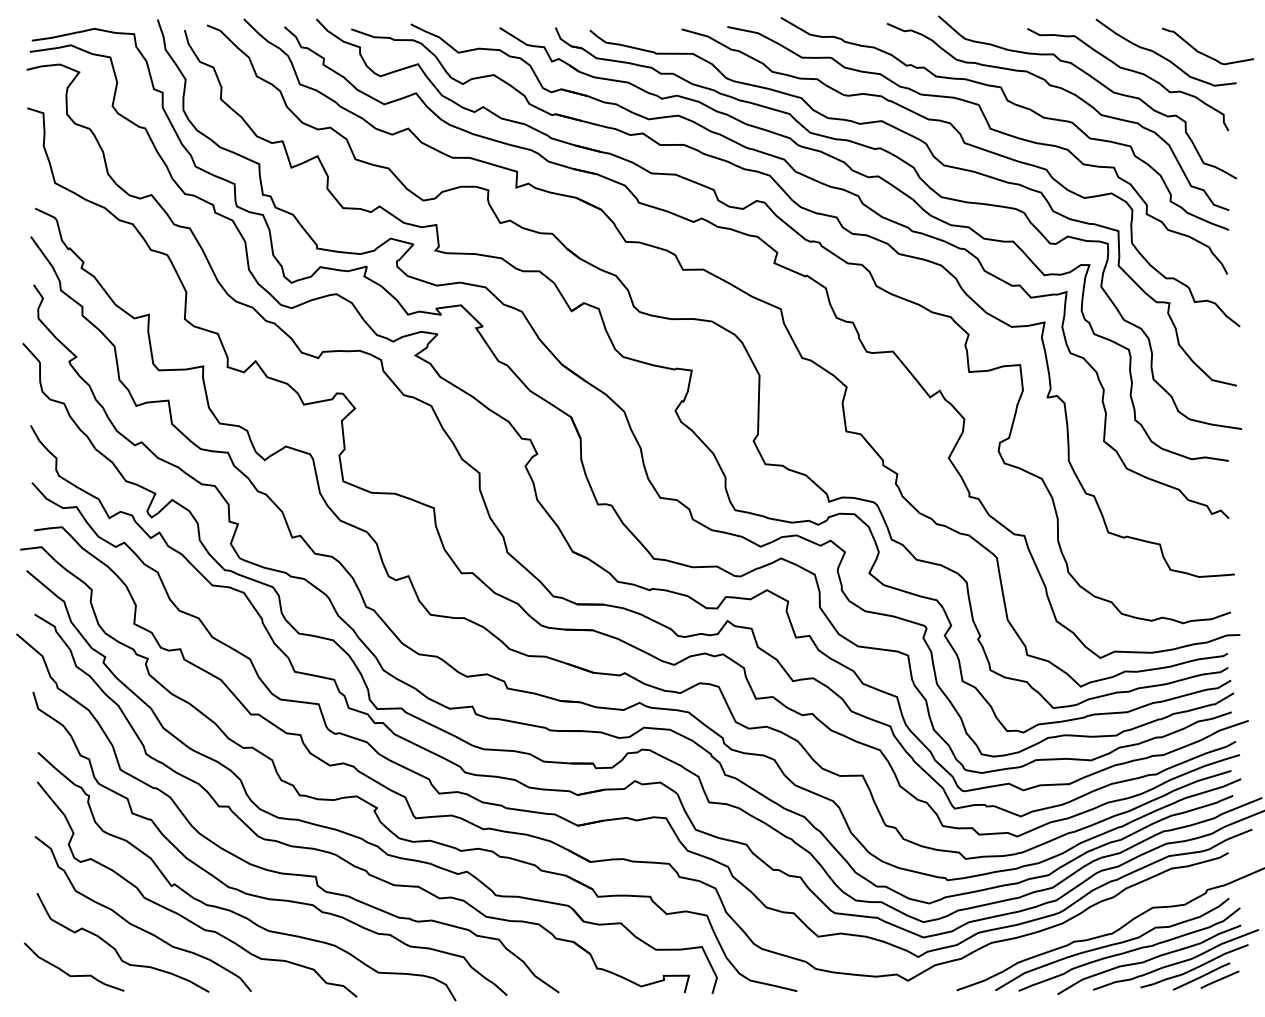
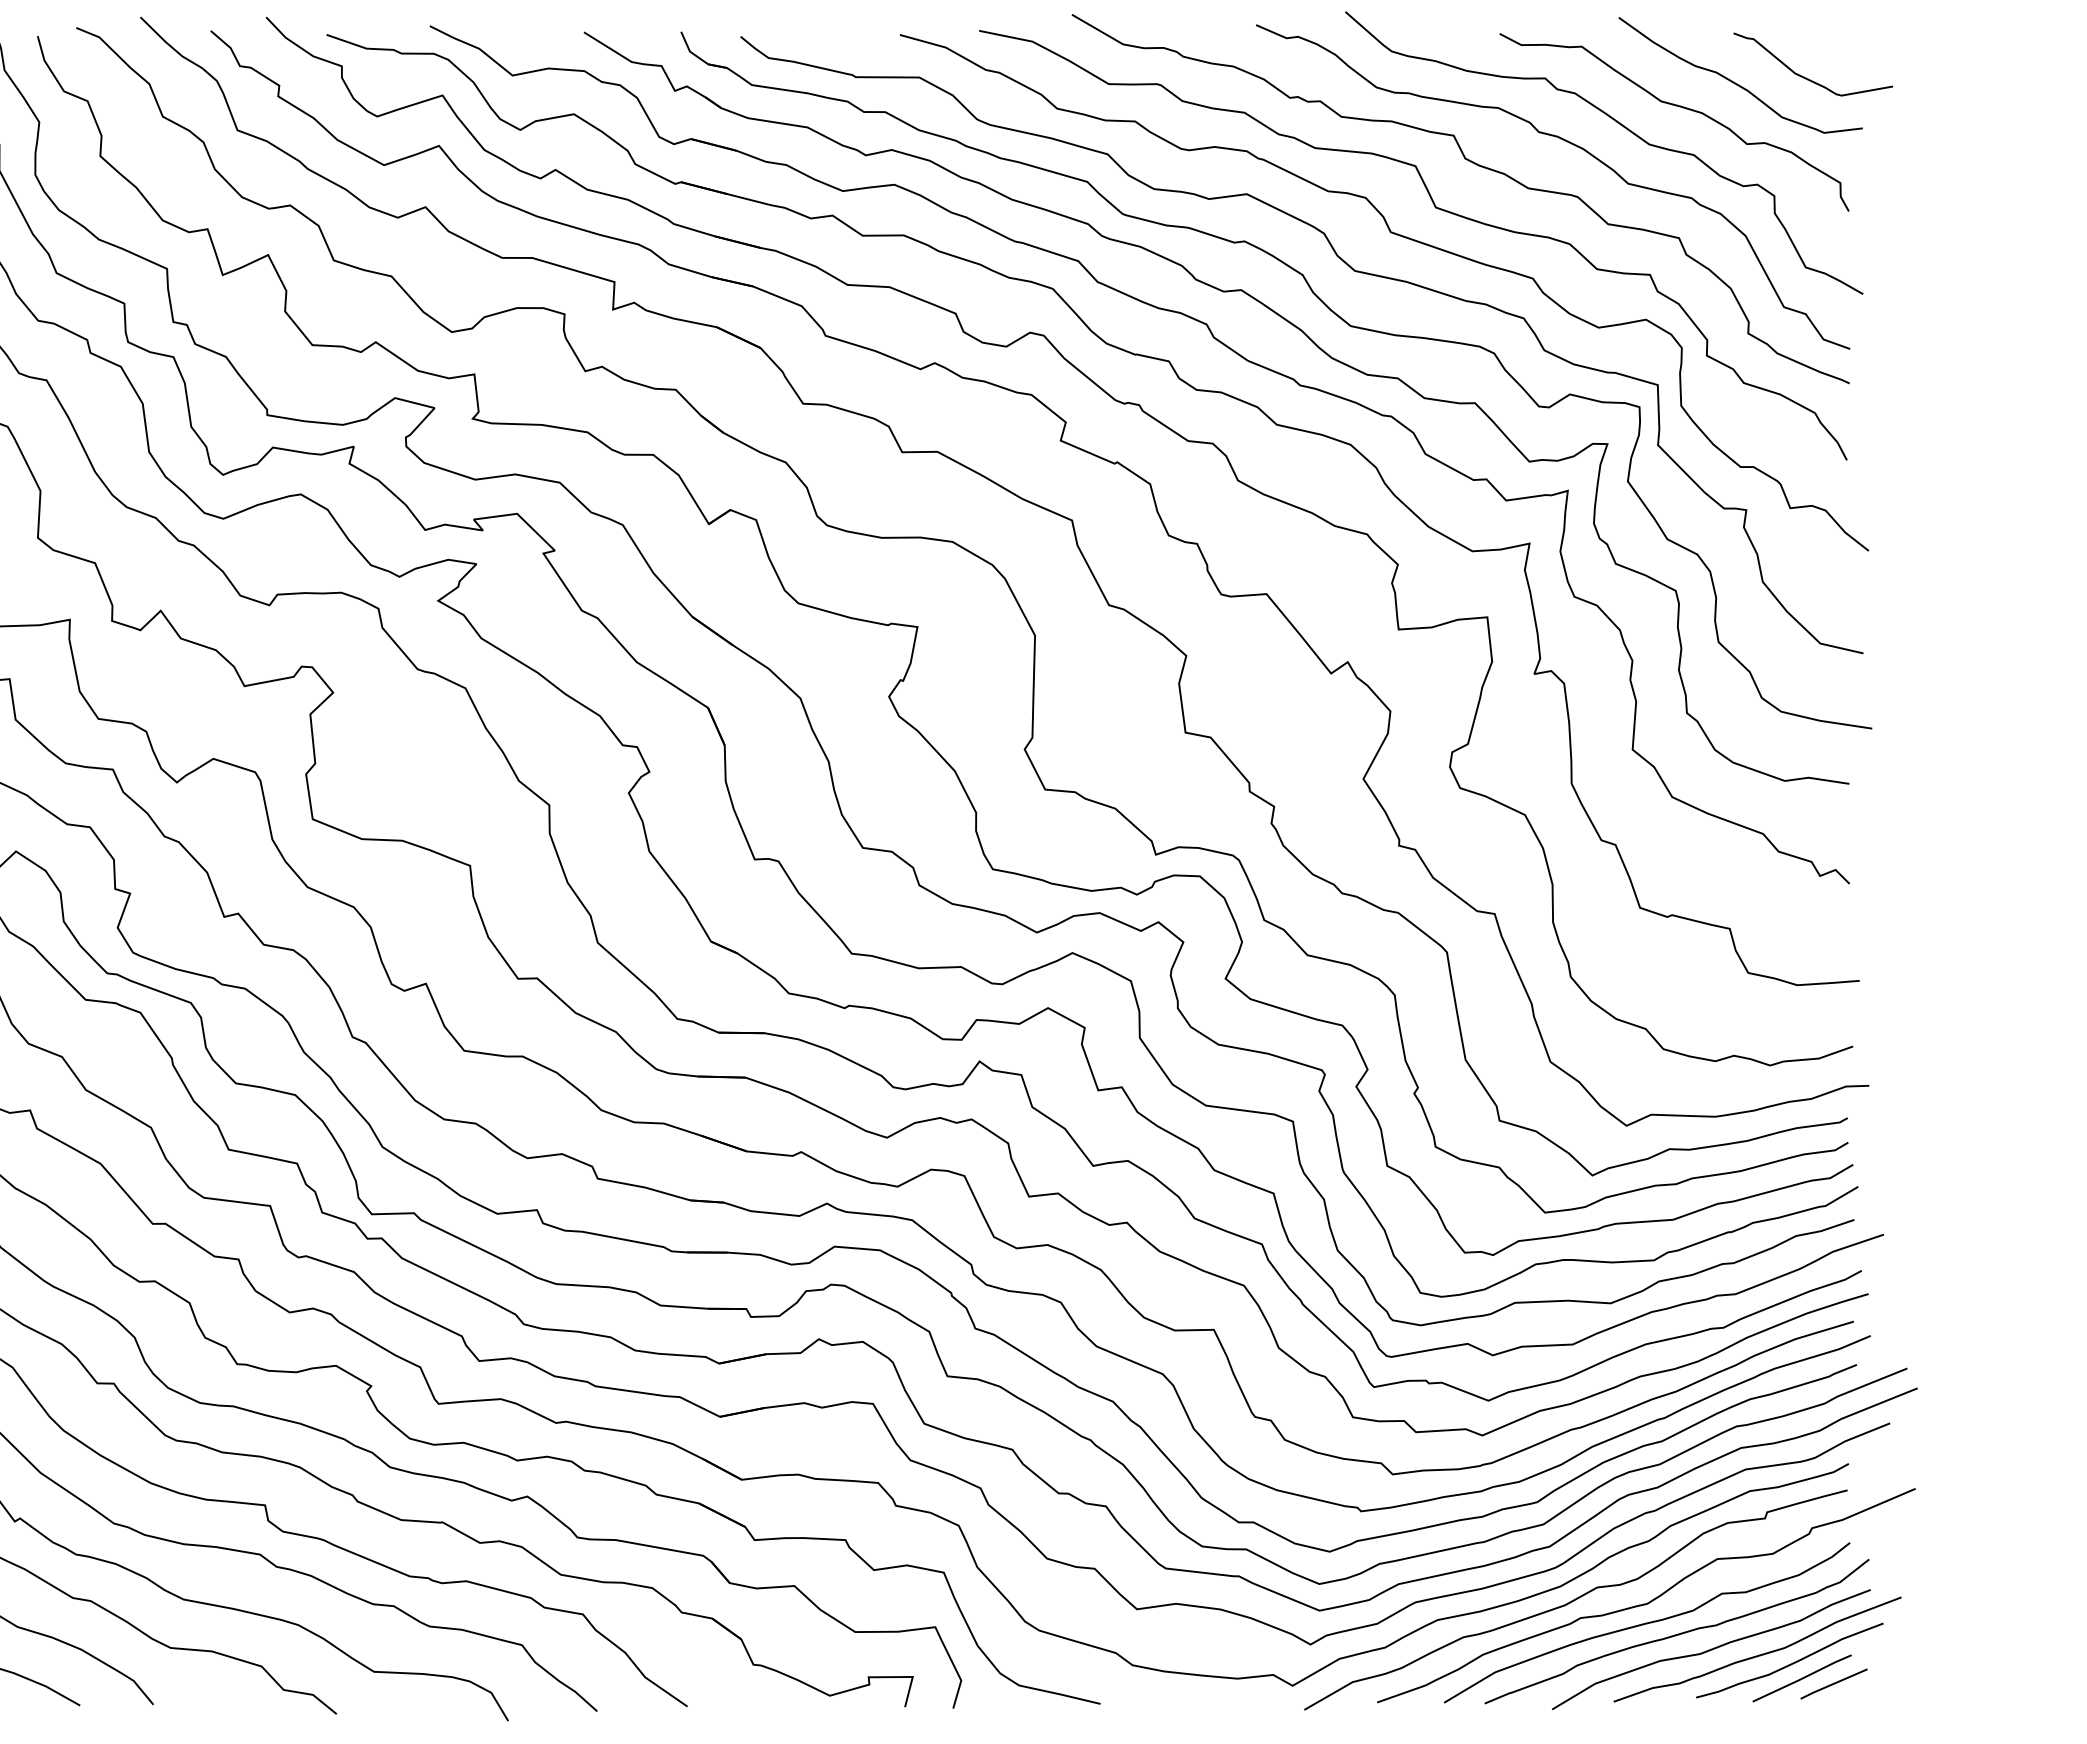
curve: (1070, 931) -> (1574, 1600), added

